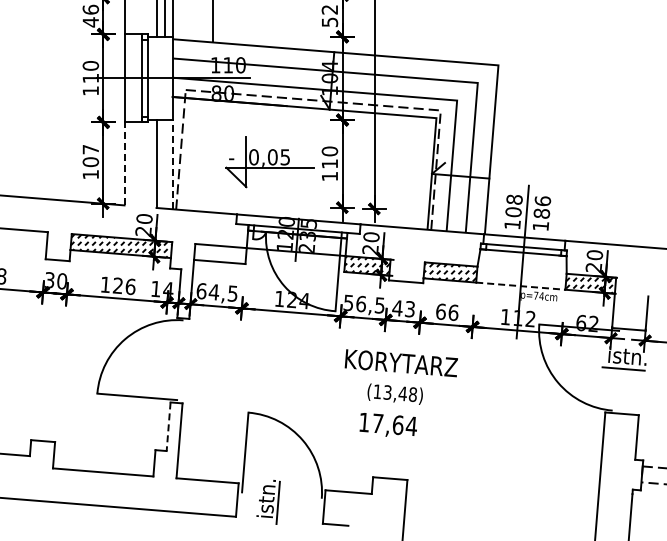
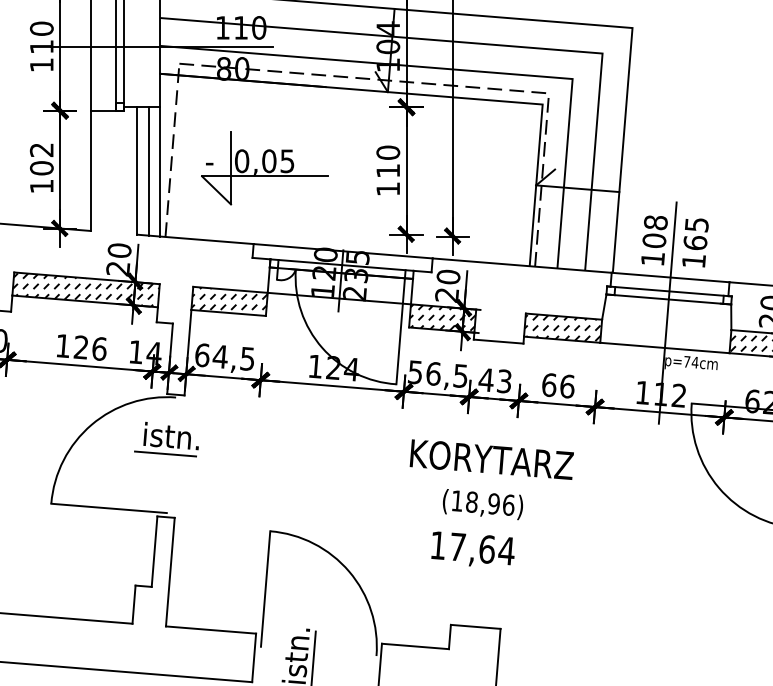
text: (90, 149) -> (41, 149), 107 -> 102
part: (269, 162) -> (264, 168), moved
line: (124, 163) -> (90, 170), dashed -> solid
line: (164, 164) -> (148, 171), added
line: (172, 164) -> (160, 171), dashed -> solid
text: (542, 207) -> (696, 233), 186 -> 165
hatch: (220, 253) -> (229, 300), added
line: (520, 286) -> (664, 348), dashed -> solid
part: (176, 349) -> (165, 439), added
text: (399, 393) -> (489, 503), (13,48) -> (18,96)
line: (168, 427) -> (154, 552), dashed -> solid

